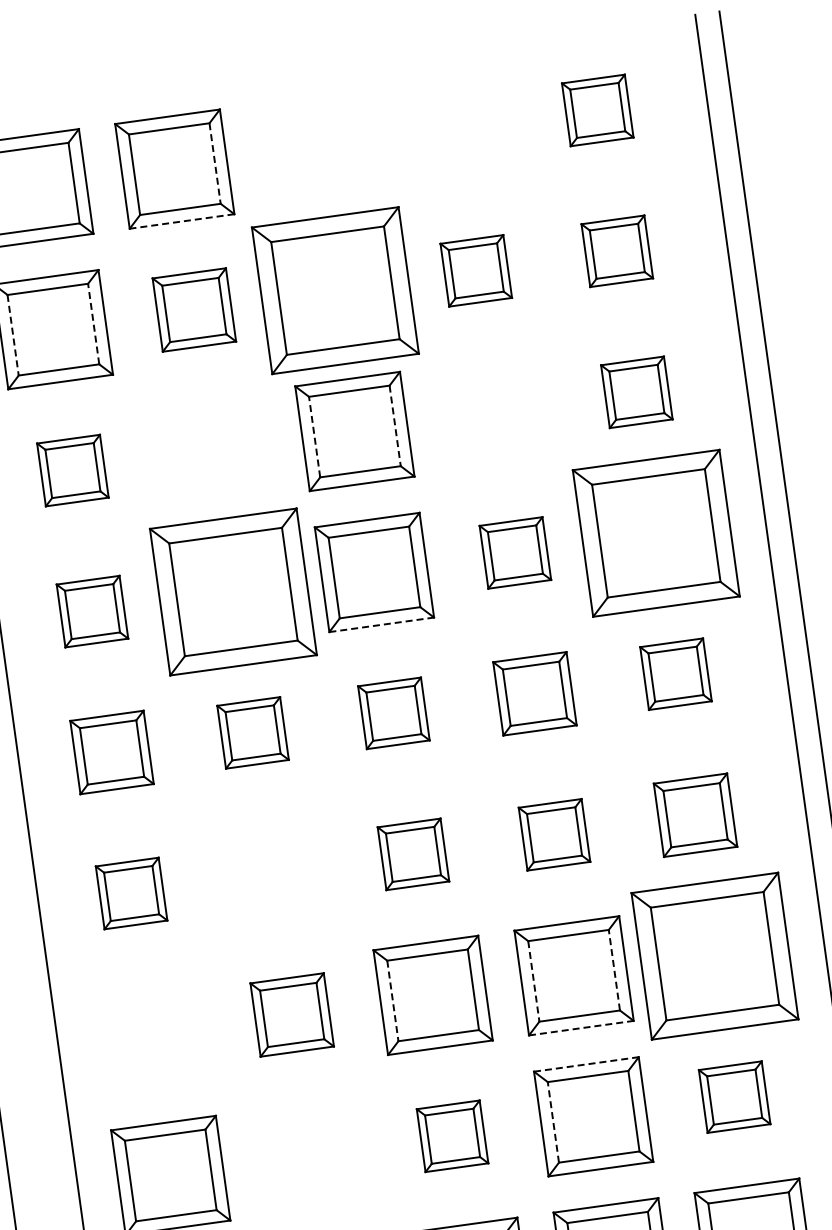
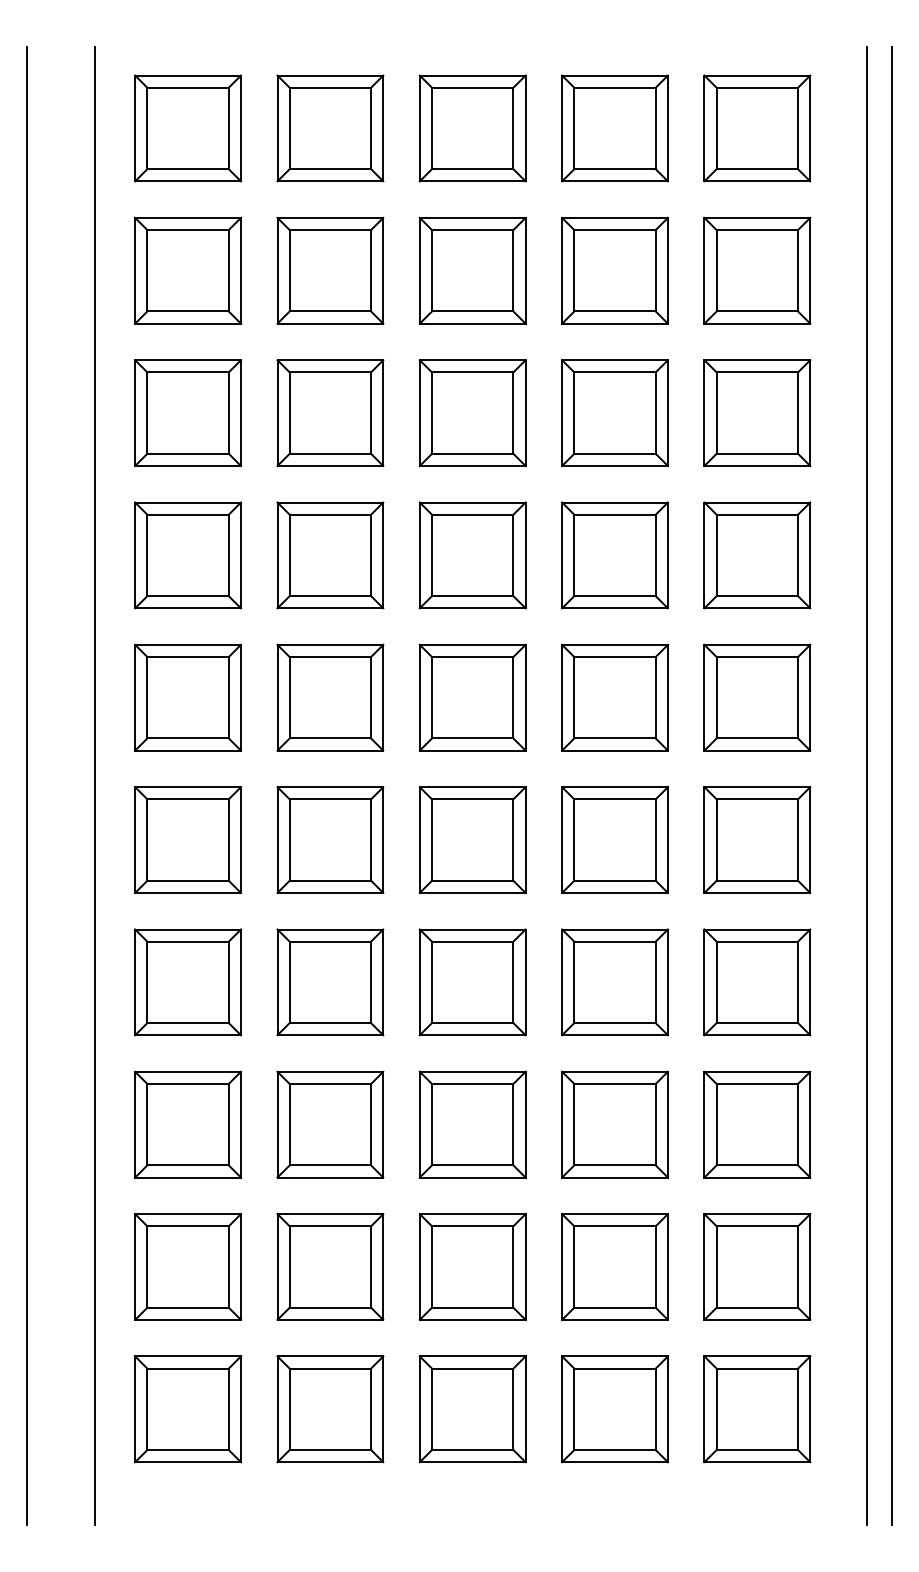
part: (597, 110) -> (757, 128), size x1.67
part: (456, 130) -> (614, 128), added
part: (315, 149) -> (472, 128), added
line: (215, 163) -> (371, 128), dashed -> solid
line: (182, 221) -> (330, 181), dashed -> solid
part: (617, 251) -> (757, 270), size x1.67
part: (475, 270) -> (614, 270), size x1.67
part: (335, 290) -> (472, 270), size x0.71
part: (194, 309) -> (330, 270), size x1.43
line: (93, 323) -> (228, 270), dashed -> solid
line: (13, 334) -> (147, 270), dashed -> solid
part: (636, 391) -> (757, 412), size x1.67
part: (495, 411) -> (614, 412), added
line: (395, 426) -> (513, 413), dashed -> solid
line: (315, 437) -> (432, 413), dashed -> solid
part: (213, 450) -> (330, 412), added
part: (72, 470) -> (187, 412), size x1.67
part: (656, 533) -> (757, 555), size x0.71
part: (514, 553) -> (614, 555), size x1.67
part: (233, 592) -> (330, 555), size x0.71
part: (91, 611) -> (187, 555), size x1.67
line: (381, 625) -> (472, 608), dashed -> solid
part: (676, 674) -> (757, 697), size x1.67
part: (534, 693) -> (614, 697), size x1.43
part: (393, 713) -> (472, 697), size x1.67
part: (253, 732) -> (330, 697), size x1.67
part: (111, 752) -> (187, 697), size x1.43
part: (695, 814) -> (757, 839), size x1.43
part: (553, 834) -> (614, 839), size x1.67
part: (413, 853) -> (472, 839), size x1.67
part: (272, 873) -> (330, 839), added
part: (131, 893) -> (187, 839), size x1.67
part: (715, 956) -> (757, 982), size x0.71
line: (614, 970) -> (655, 982), dashed -> solid
line: (533, 981) -> (574, 982), dashed -> solid
line: (393, 1001) -> (432, 982), dashed -> solid
part: (292, 1015) -> (330, 982), size x1.43
line: (581, 1028) -> (615, 1035), dashed -> solid
part: (150, 1034) -> (187, 982), added
line: (586, 1064) -> (615, 1071), dashed -> solid
part: (734, 1097) -> (757, 1124), size x1.67
line: (553, 1122) -> (574, 1124), dashed -> solid
part: (452, 1136) -> (472, 1124), size x1.67
part: (311, 1155) -> (330, 1124), added

